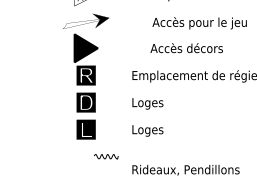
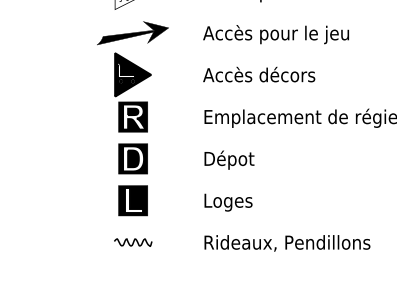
fill: (81, 23) -> (125, 36), added
text: (199, 23) -> (275, 34), moved
text: (186, 48) -> (258, 75), moved
text: (148, 103) -> (229, 160), Loges -> Dépot
curve: (106, 156) -> (133, 242), moved
text: (185, 170) -> (286, 243), moved

